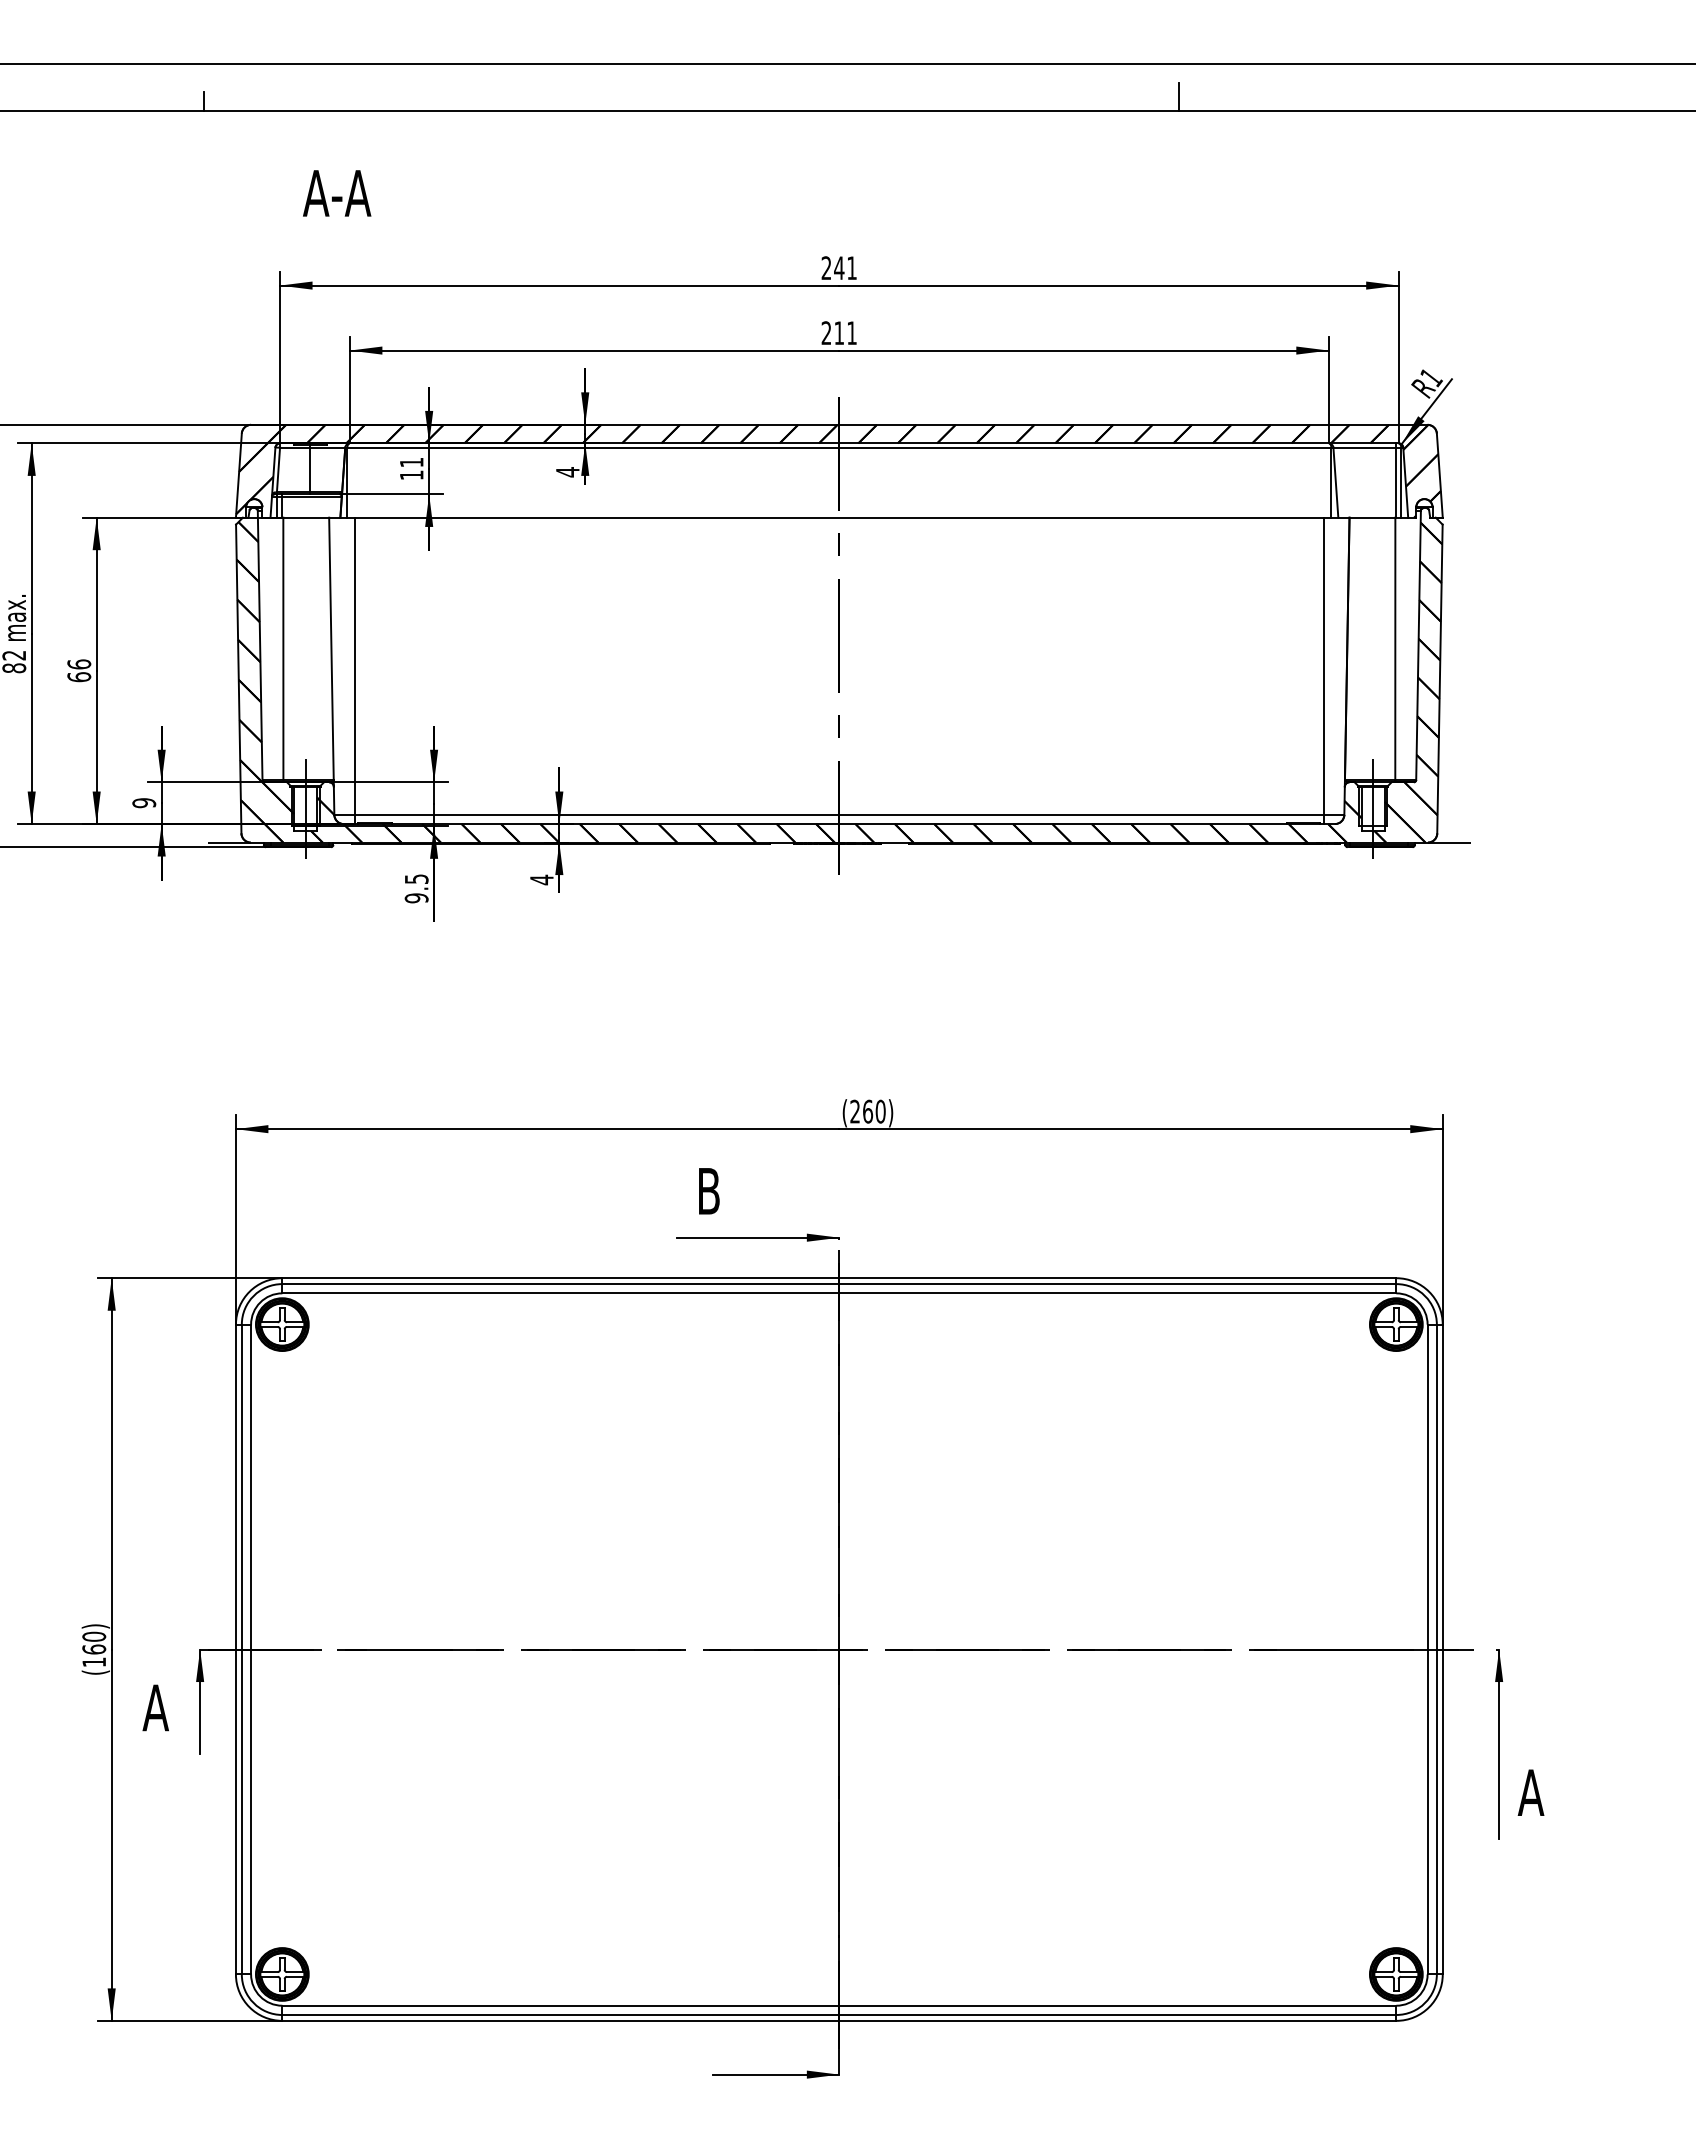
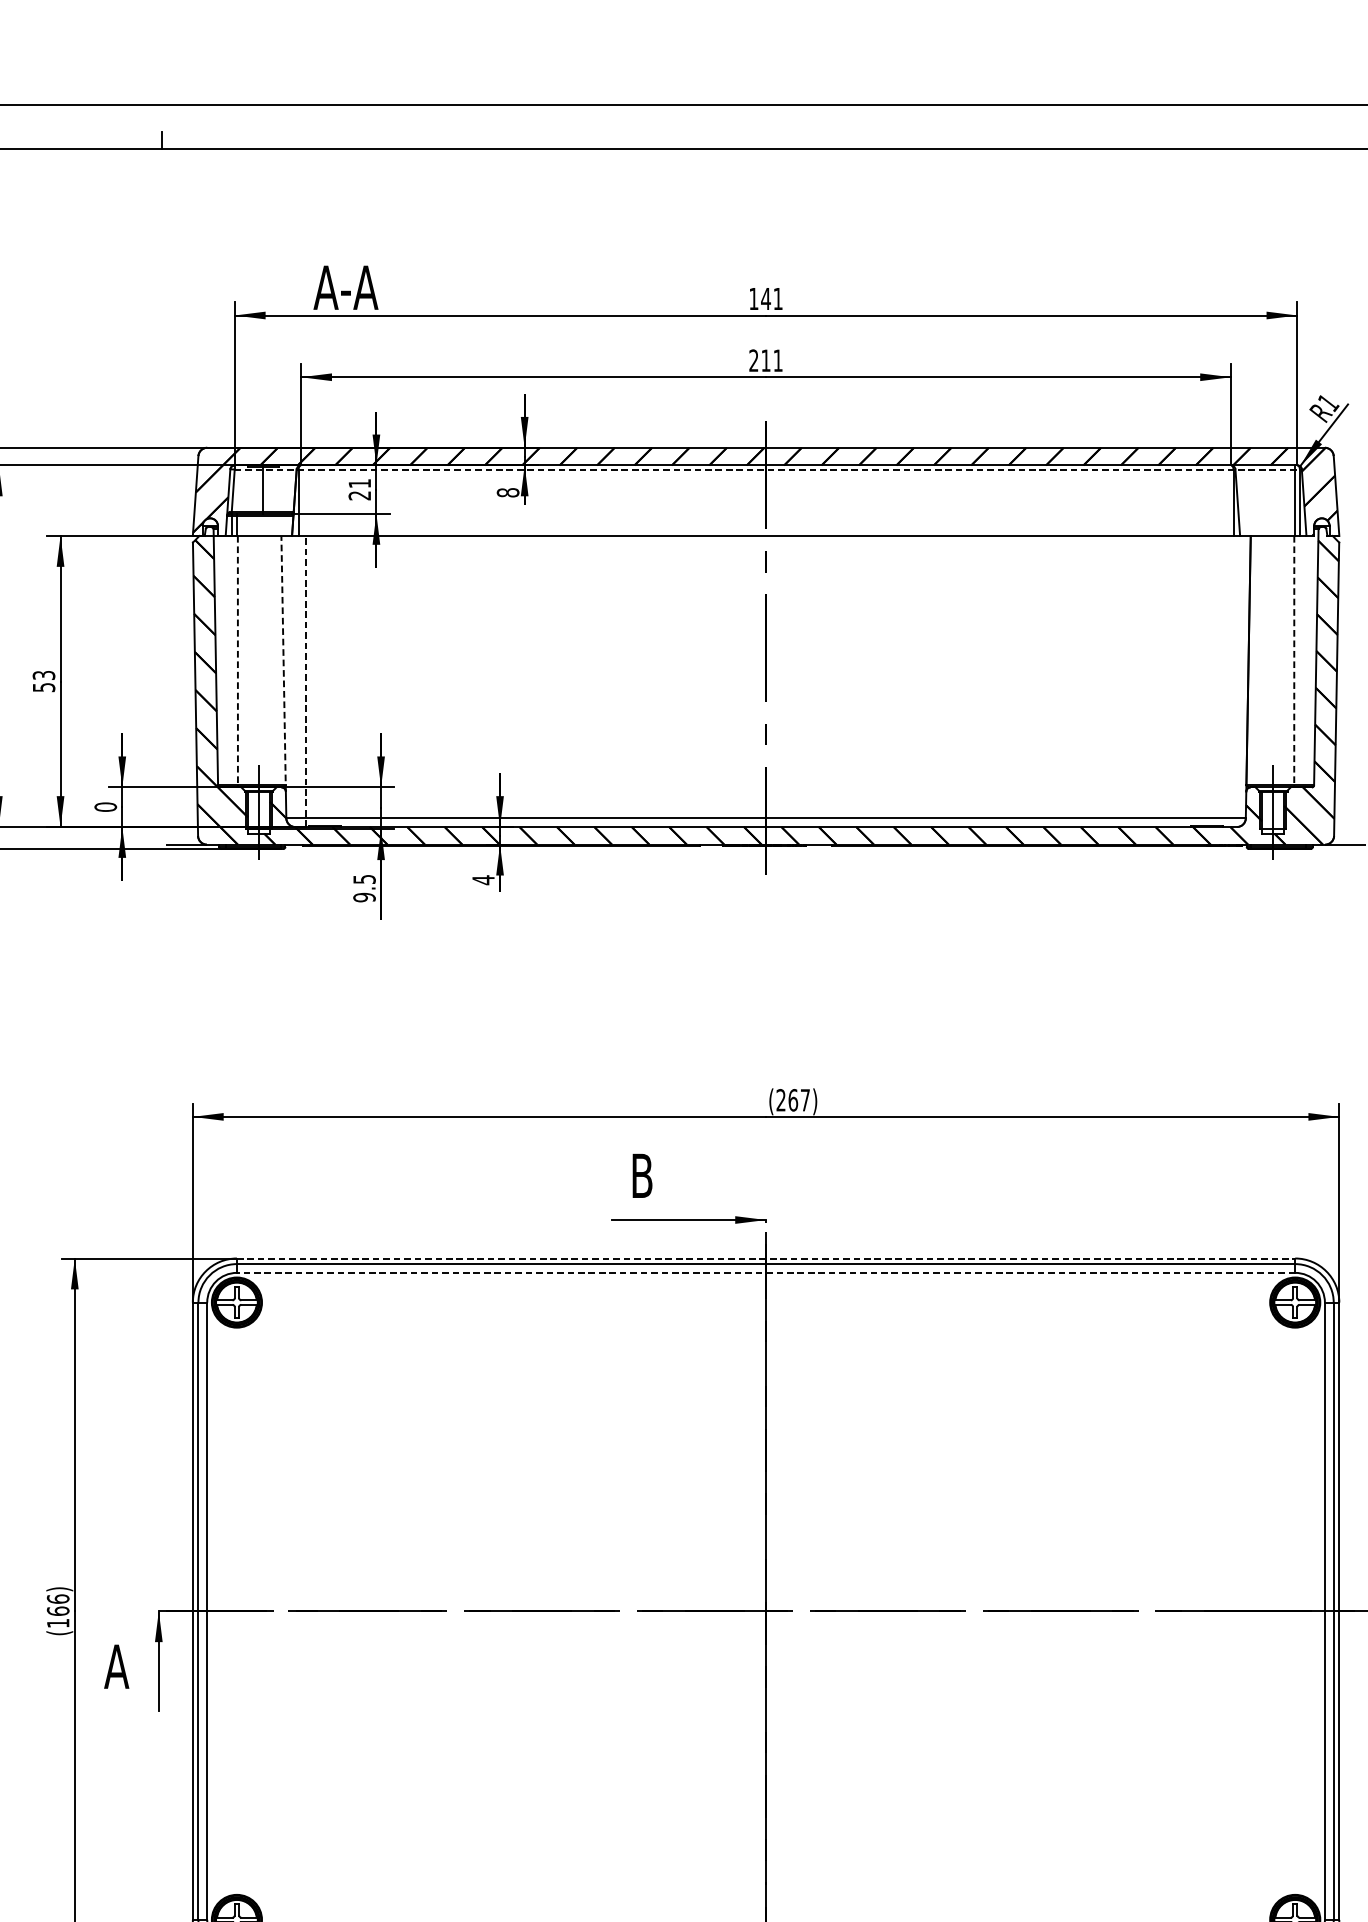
line: (1178, 96) -> (1088, 135), removed
text: (337, 193) -> (346, 287), moved
text: (826, 267) -> (753, 298), 241 -> 141
line: (841, 447) -> (768, 469), solid -> dashed
text: (567, 472) -> (507, 493), 4 -> 8
text: (411, 475) -> (359, 495), 11 -> 21
line: (283, 649) -> (238, 661), solid -> dashed
line: (1395, 649) -> (1294, 661), solid -> dashed
line: (331, 652) -> (283, 664), solid -> dashed
text: (79, 670) -> (44, 681), 66 -> 53
line: (355, 670) -> (306, 681), solid -> dashed
line: (1323, 670) -> (1226, 681), removed
text: (144, 803) -> (105, 807), 9 -> 0
text: (880, 1111) -> (805, 1100), (260) -> (267)
line: (839, 1278) -> (766, 1258), solid -> dashed
line: (839, 1293) -> (766, 1273), solid -> dashed
text: (93, 1636) -> (57, 1598), (160) -> (166)

